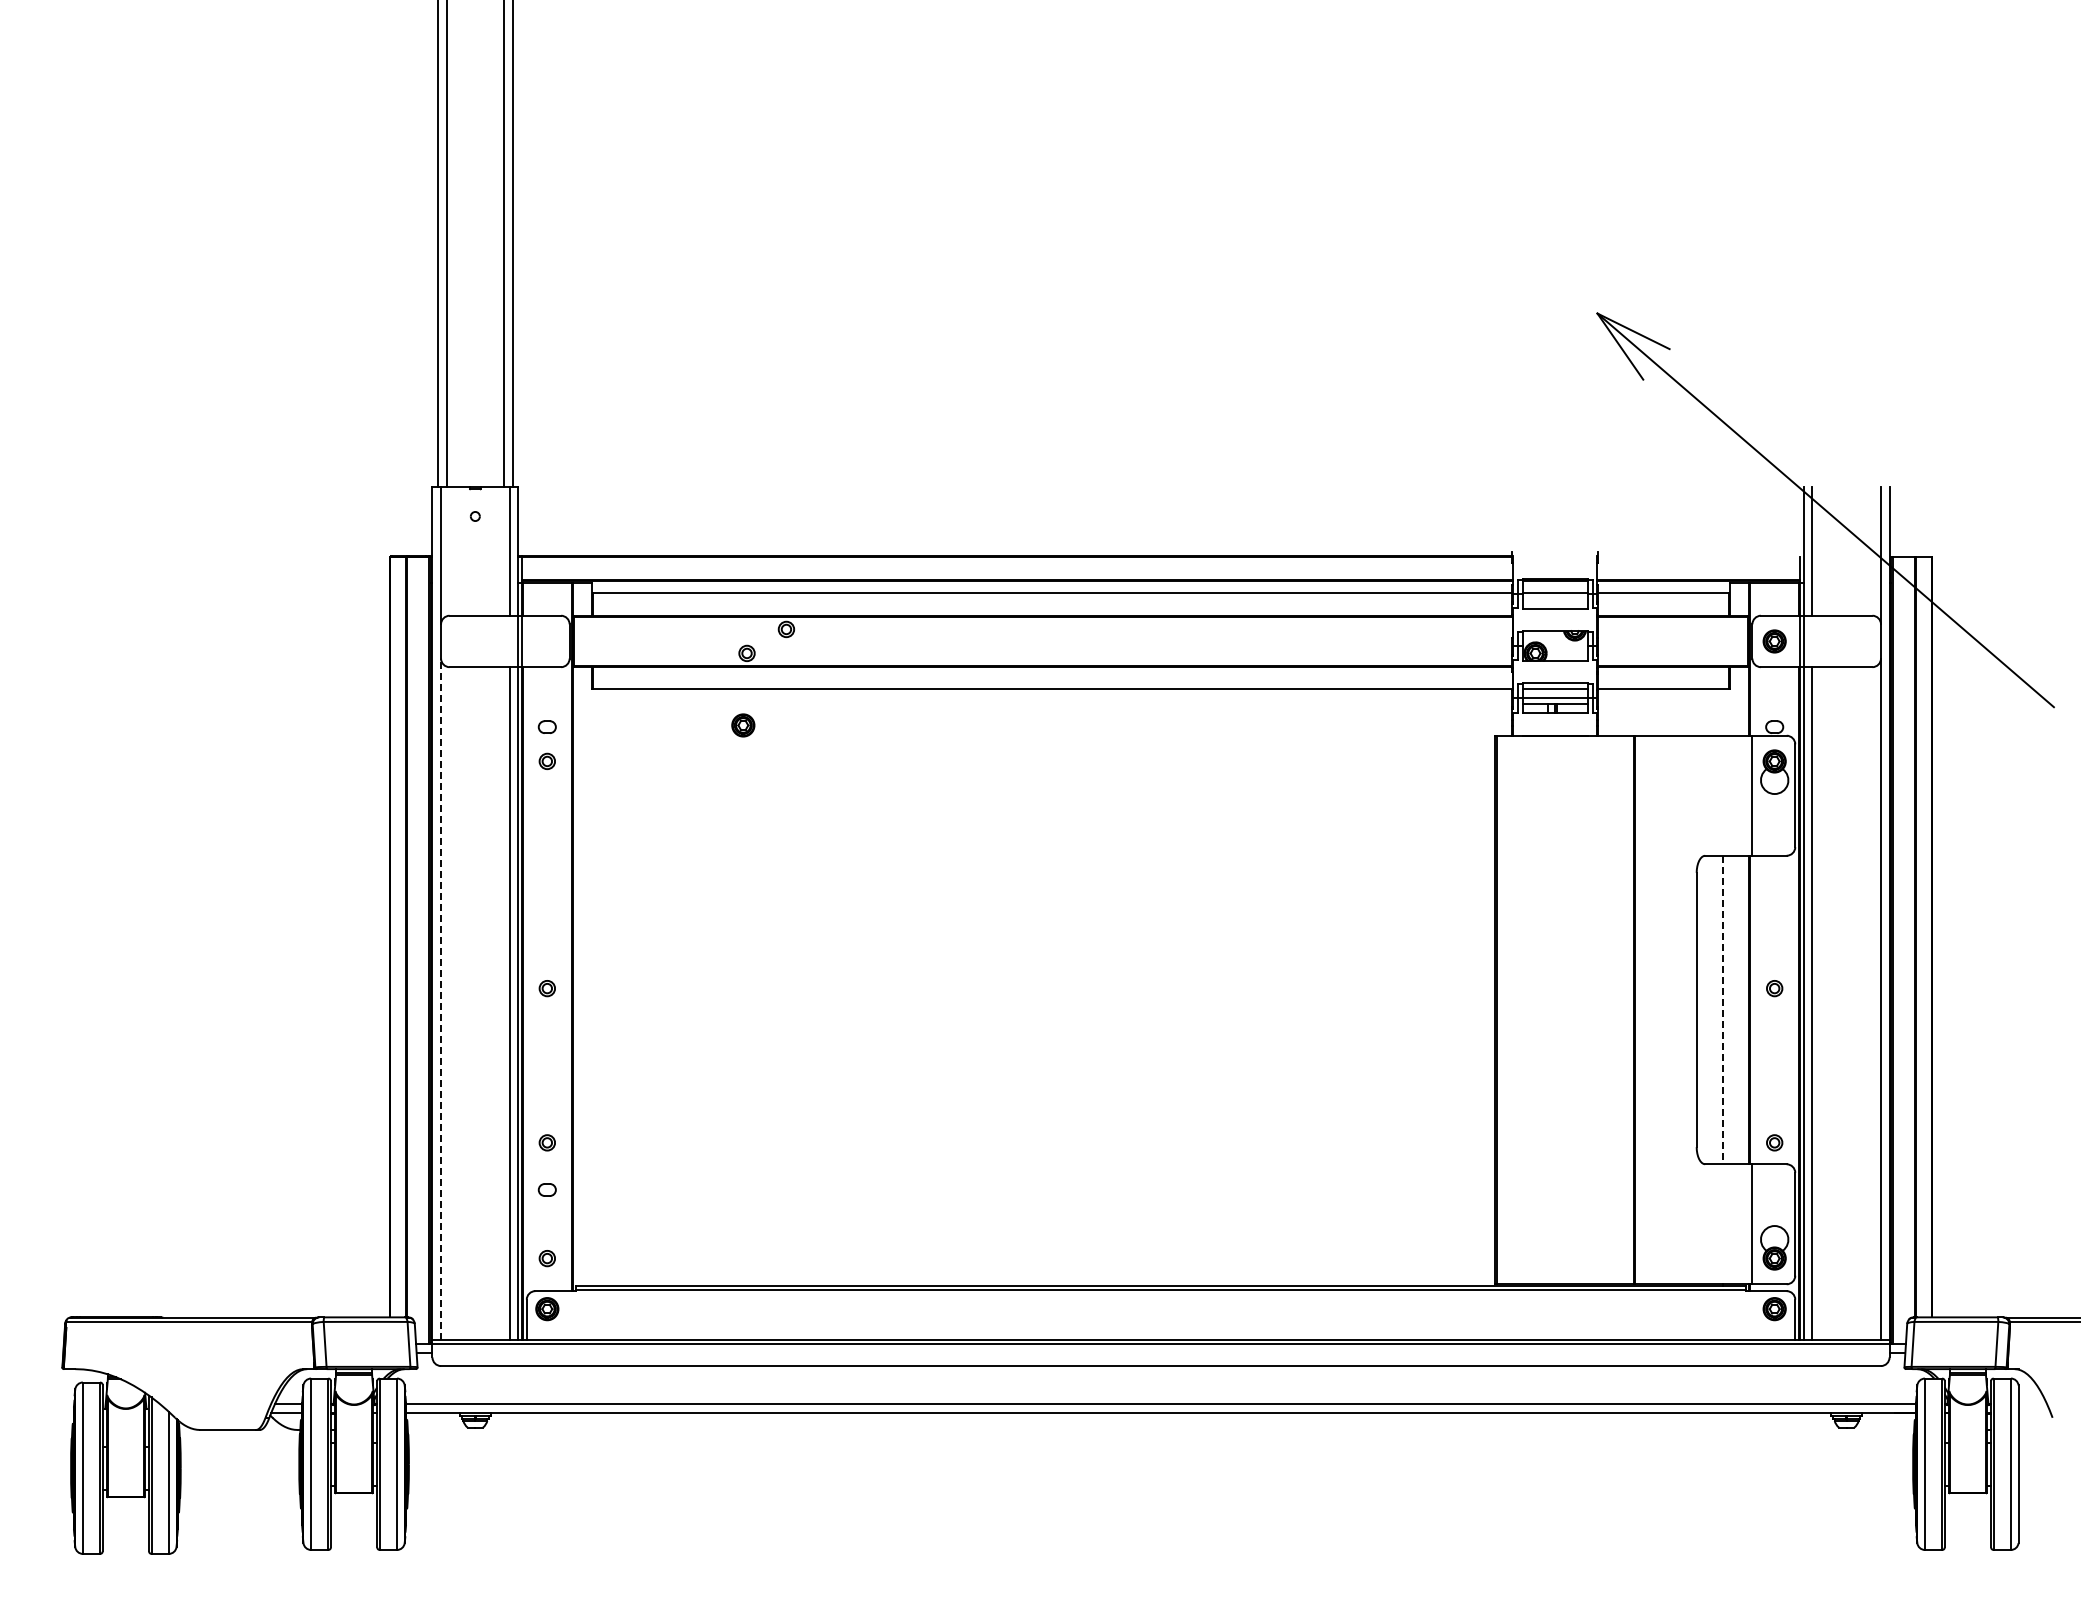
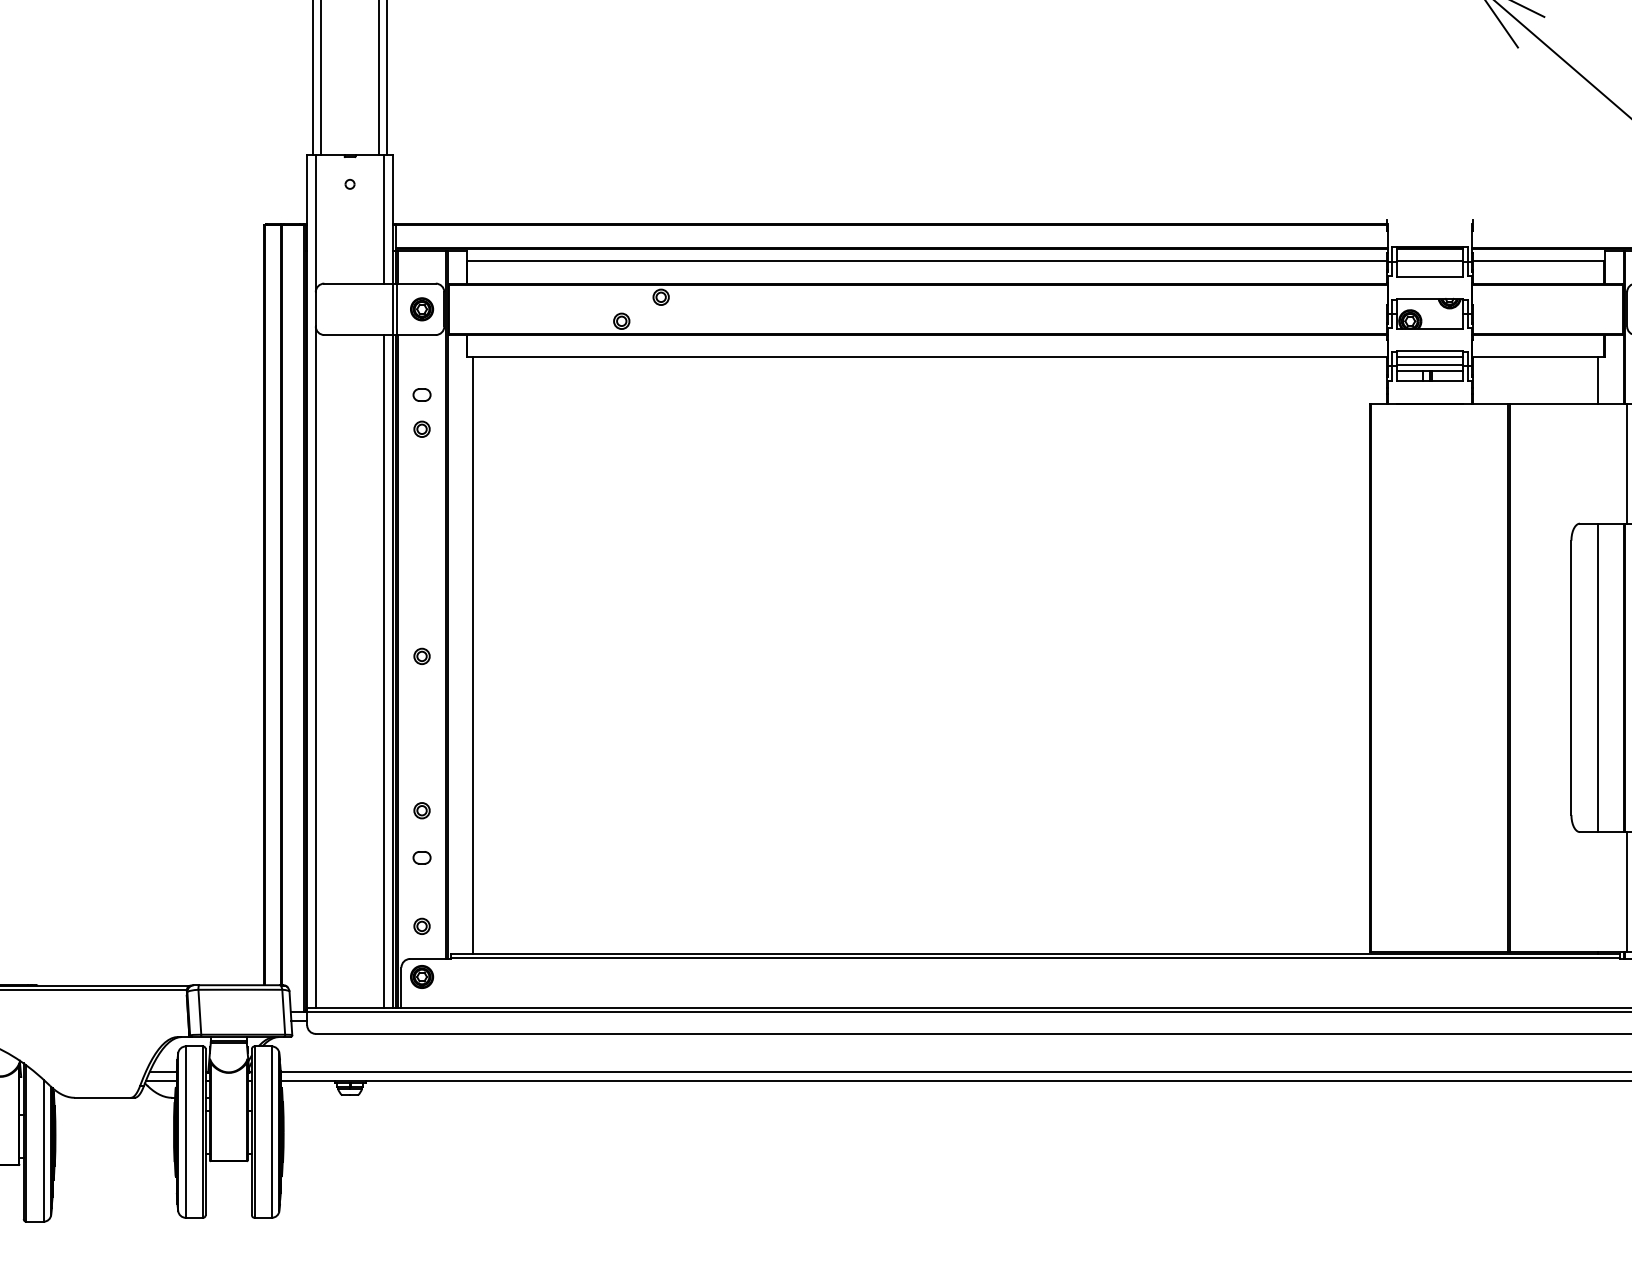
line: (1723, 712) -> (1598, 380), added
part: (743, 725) -> (422, 309), moved
line: (598, 987) -> (473, 655), added
line: (441, 999) -> (316, 667), dashed -> solid
line: (1723, 1010) -> (1598, 678), dashed -> solid

